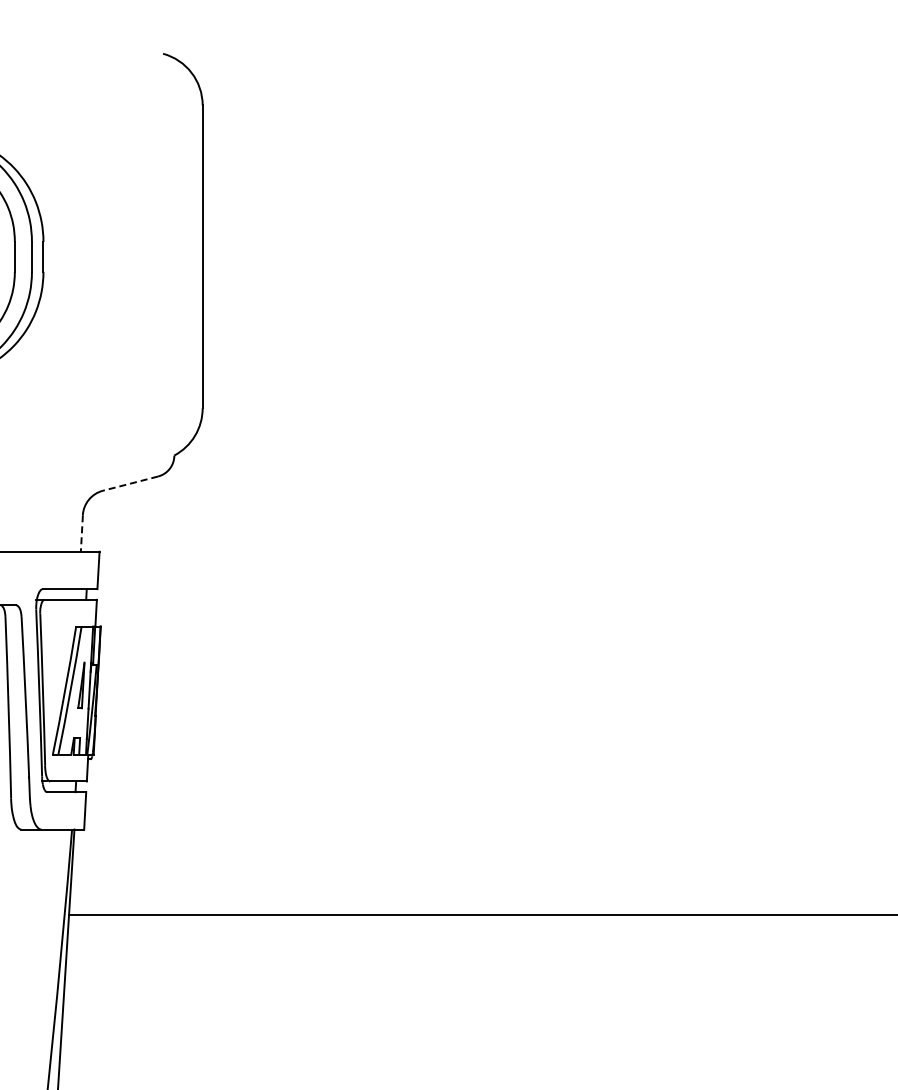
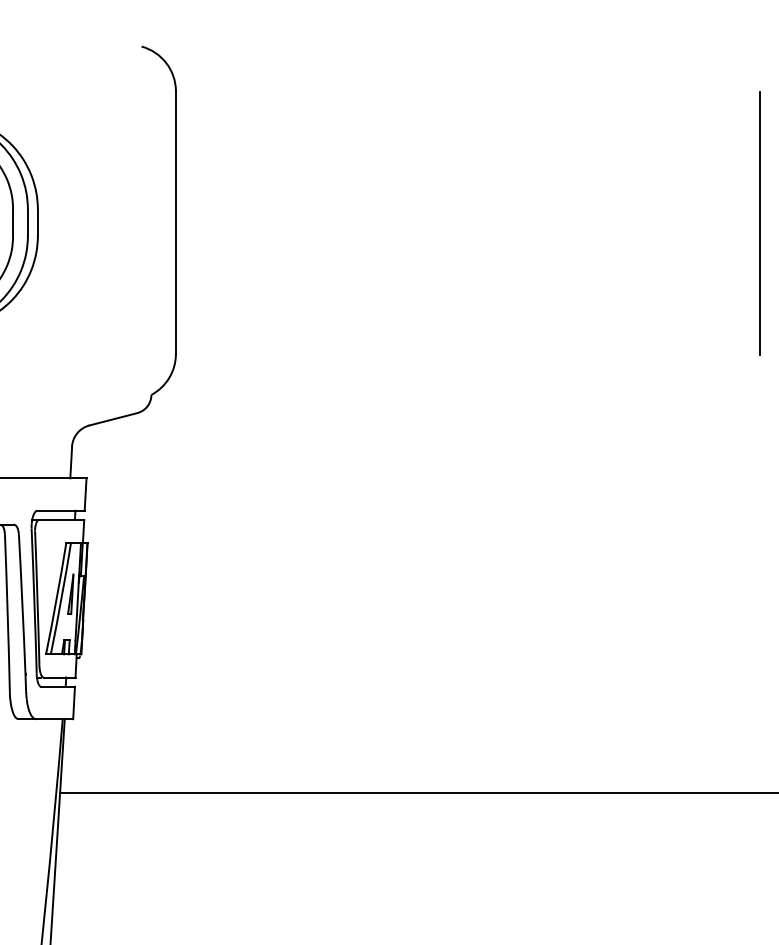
line: (875, 257) -> (759, 223), added
line: (130, 483) -> (113, 419), dashed -> solid
line: (81, 534) -> (70, 463), dashed -> solid

